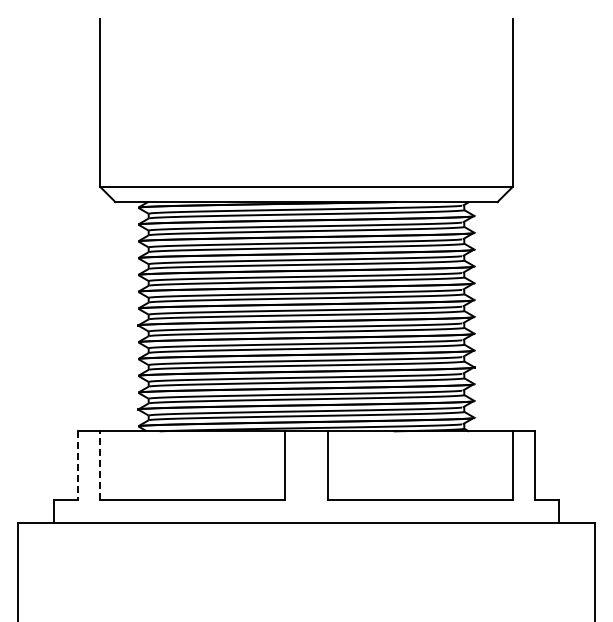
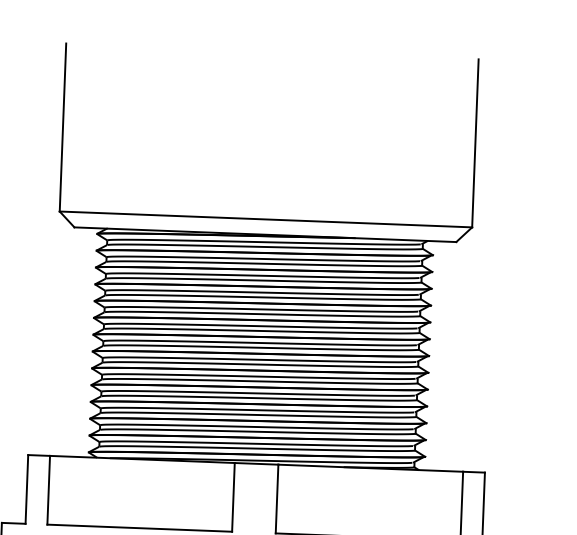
line: (99, 465) -> (48, 489), dashed -> solid
line: (77, 466) -> (26, 490), dashed -> solid

